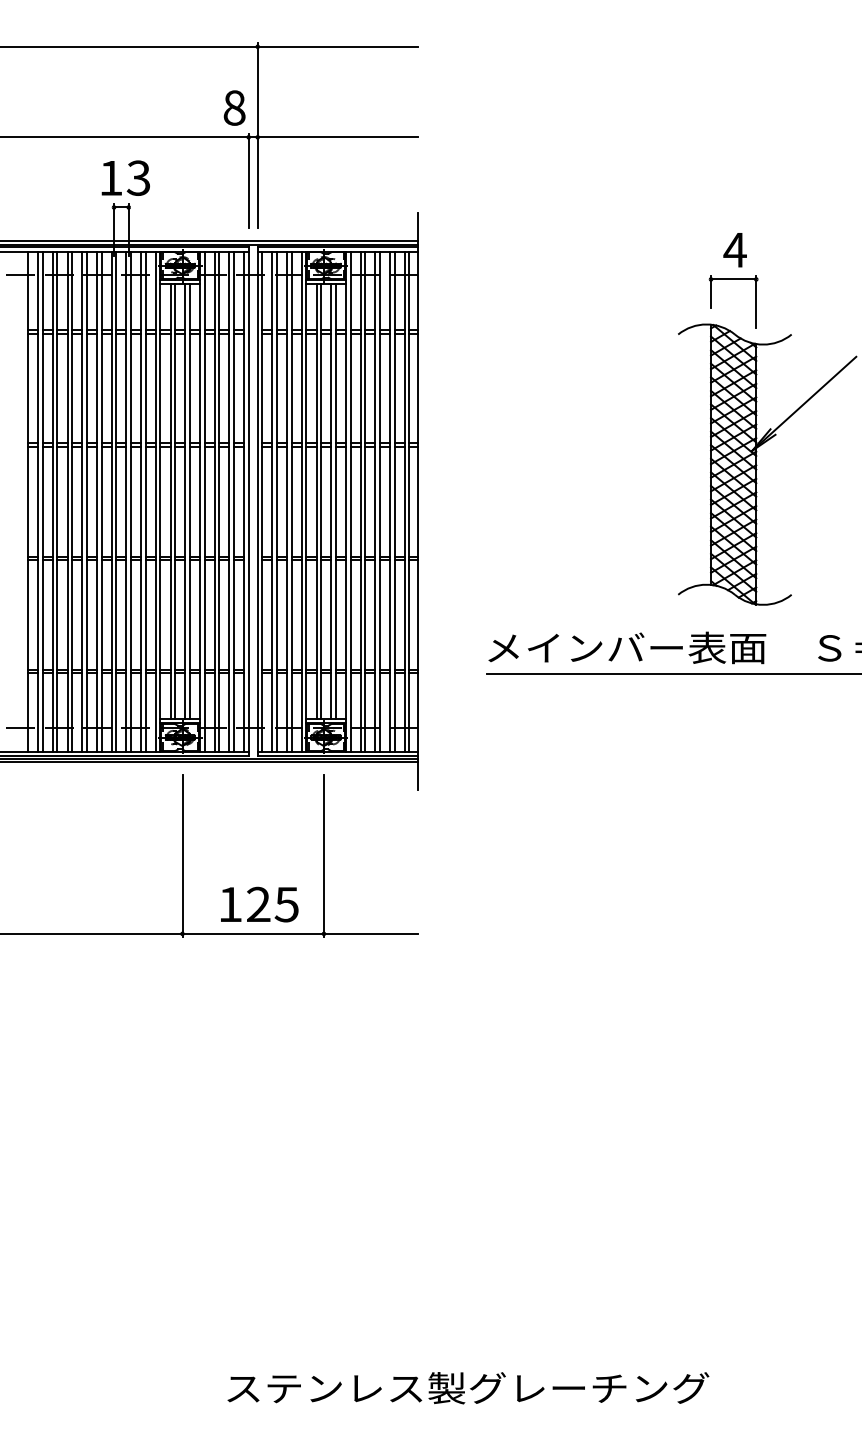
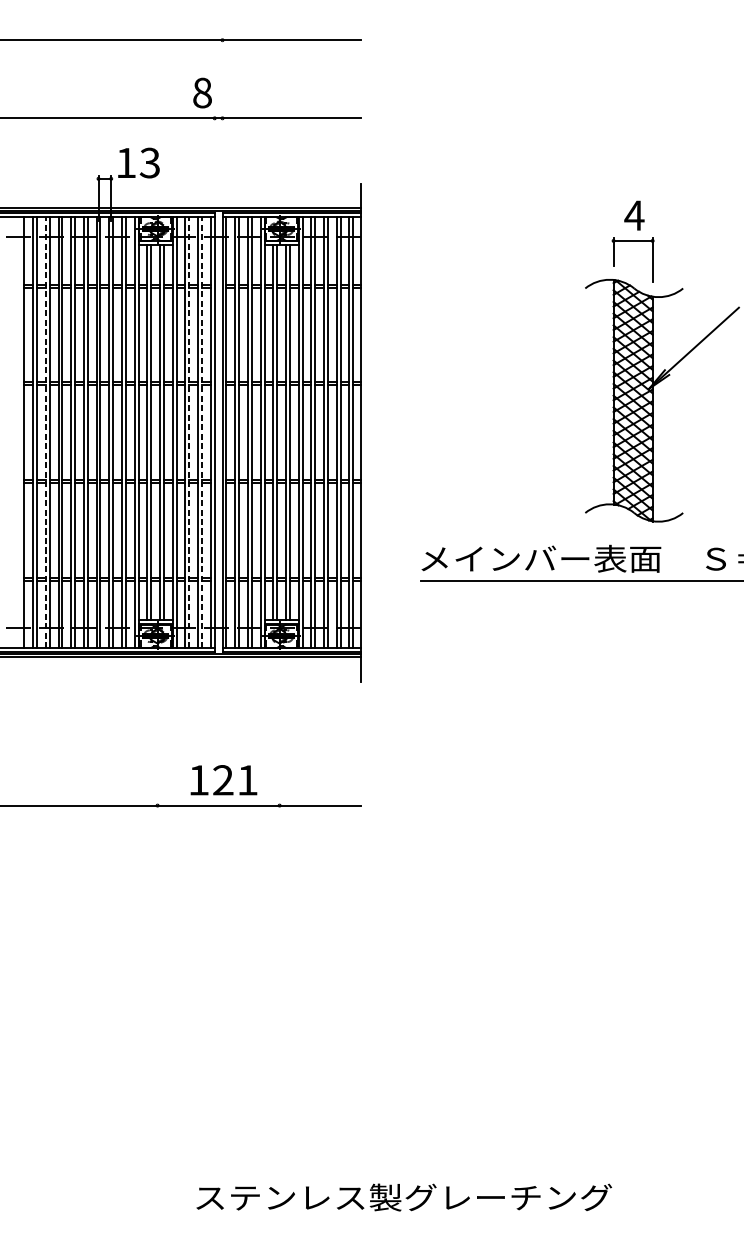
line: (257, 135) -> (222, 116), removed
text: (125, 177) -> (138, 162), moved
line: (248, 180) -> (214, 155), removed
line: (52, 501) -> (45, 432), solid -> dashed
line: (219, 501) -> (189, 432), solid -> dashed
line: (233, 501) -> (201, 432), solid -> dashed
line: (182, 856) -> (157, 738), removed
line: (323, 856) -> (279, 738), removed
text: (286, 904) -> (247, 780), 125 -> 121

